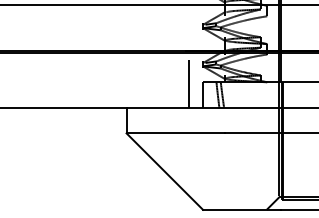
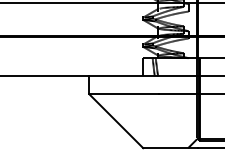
line: (189, 84) -> (133, 59), removed

